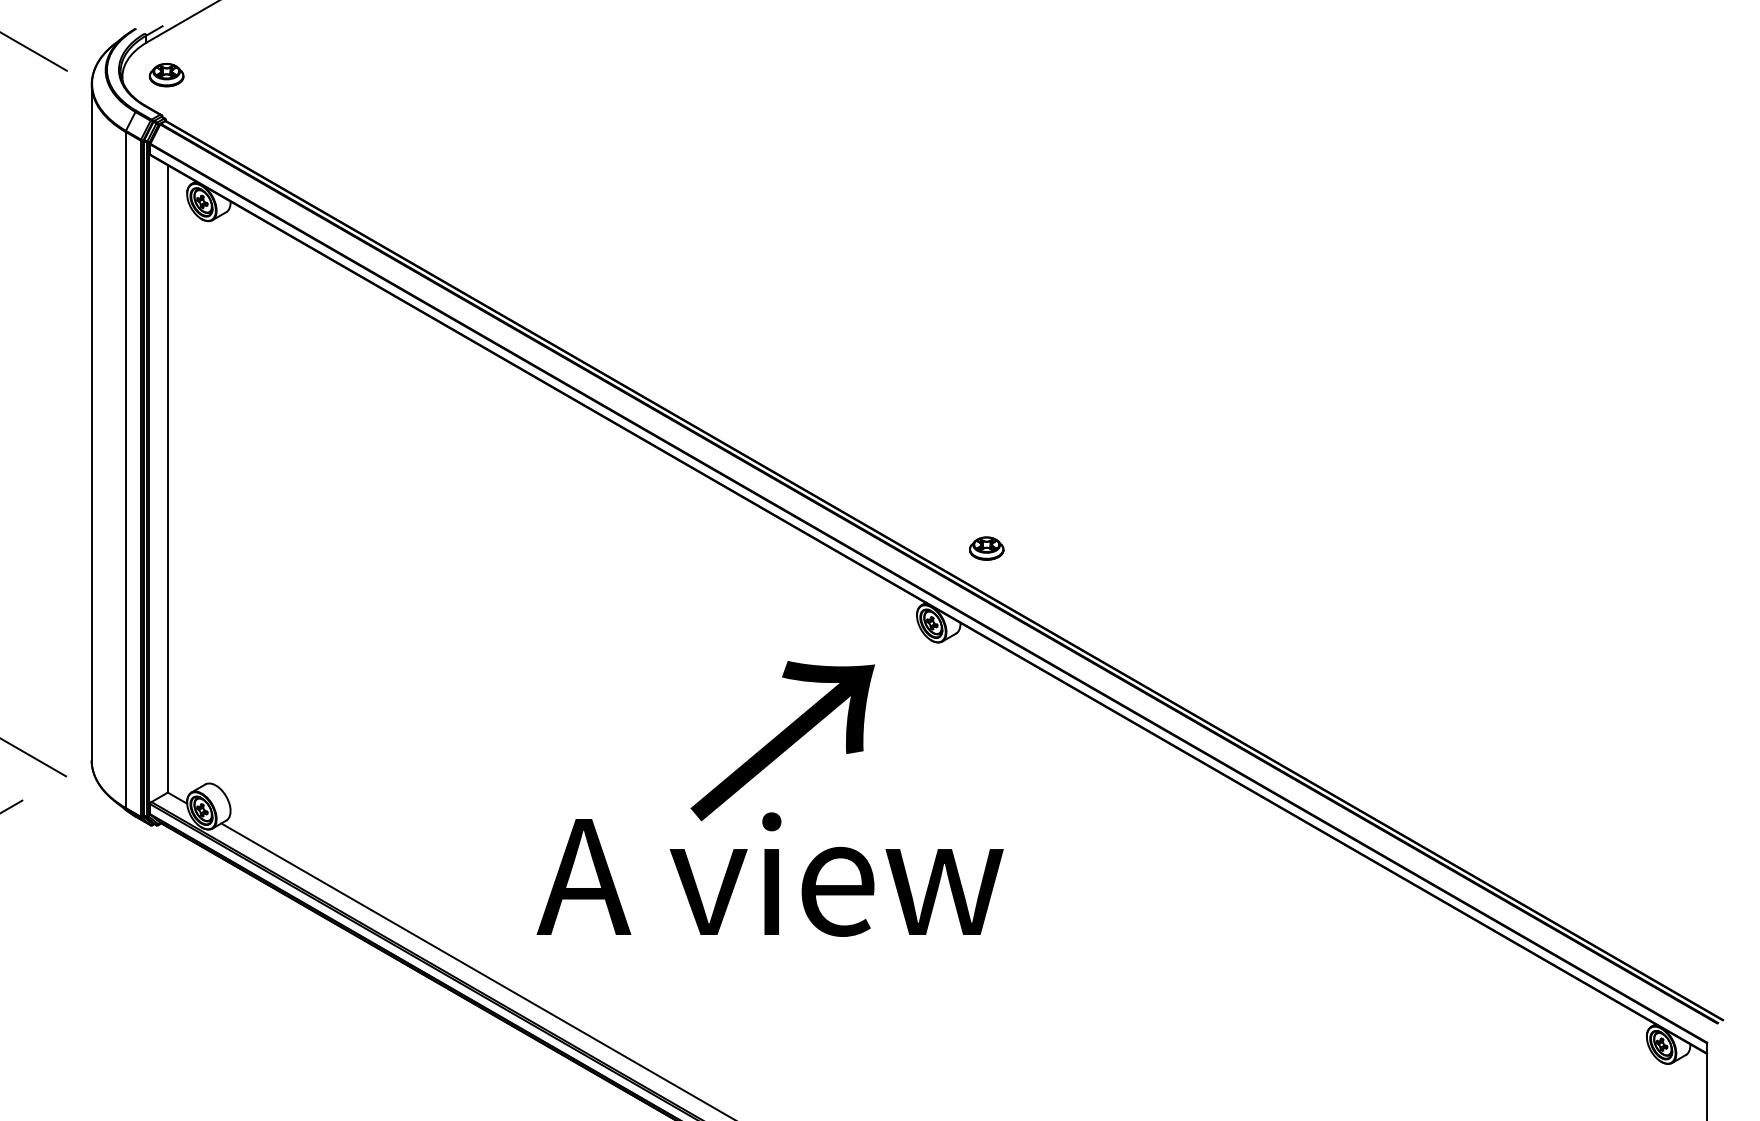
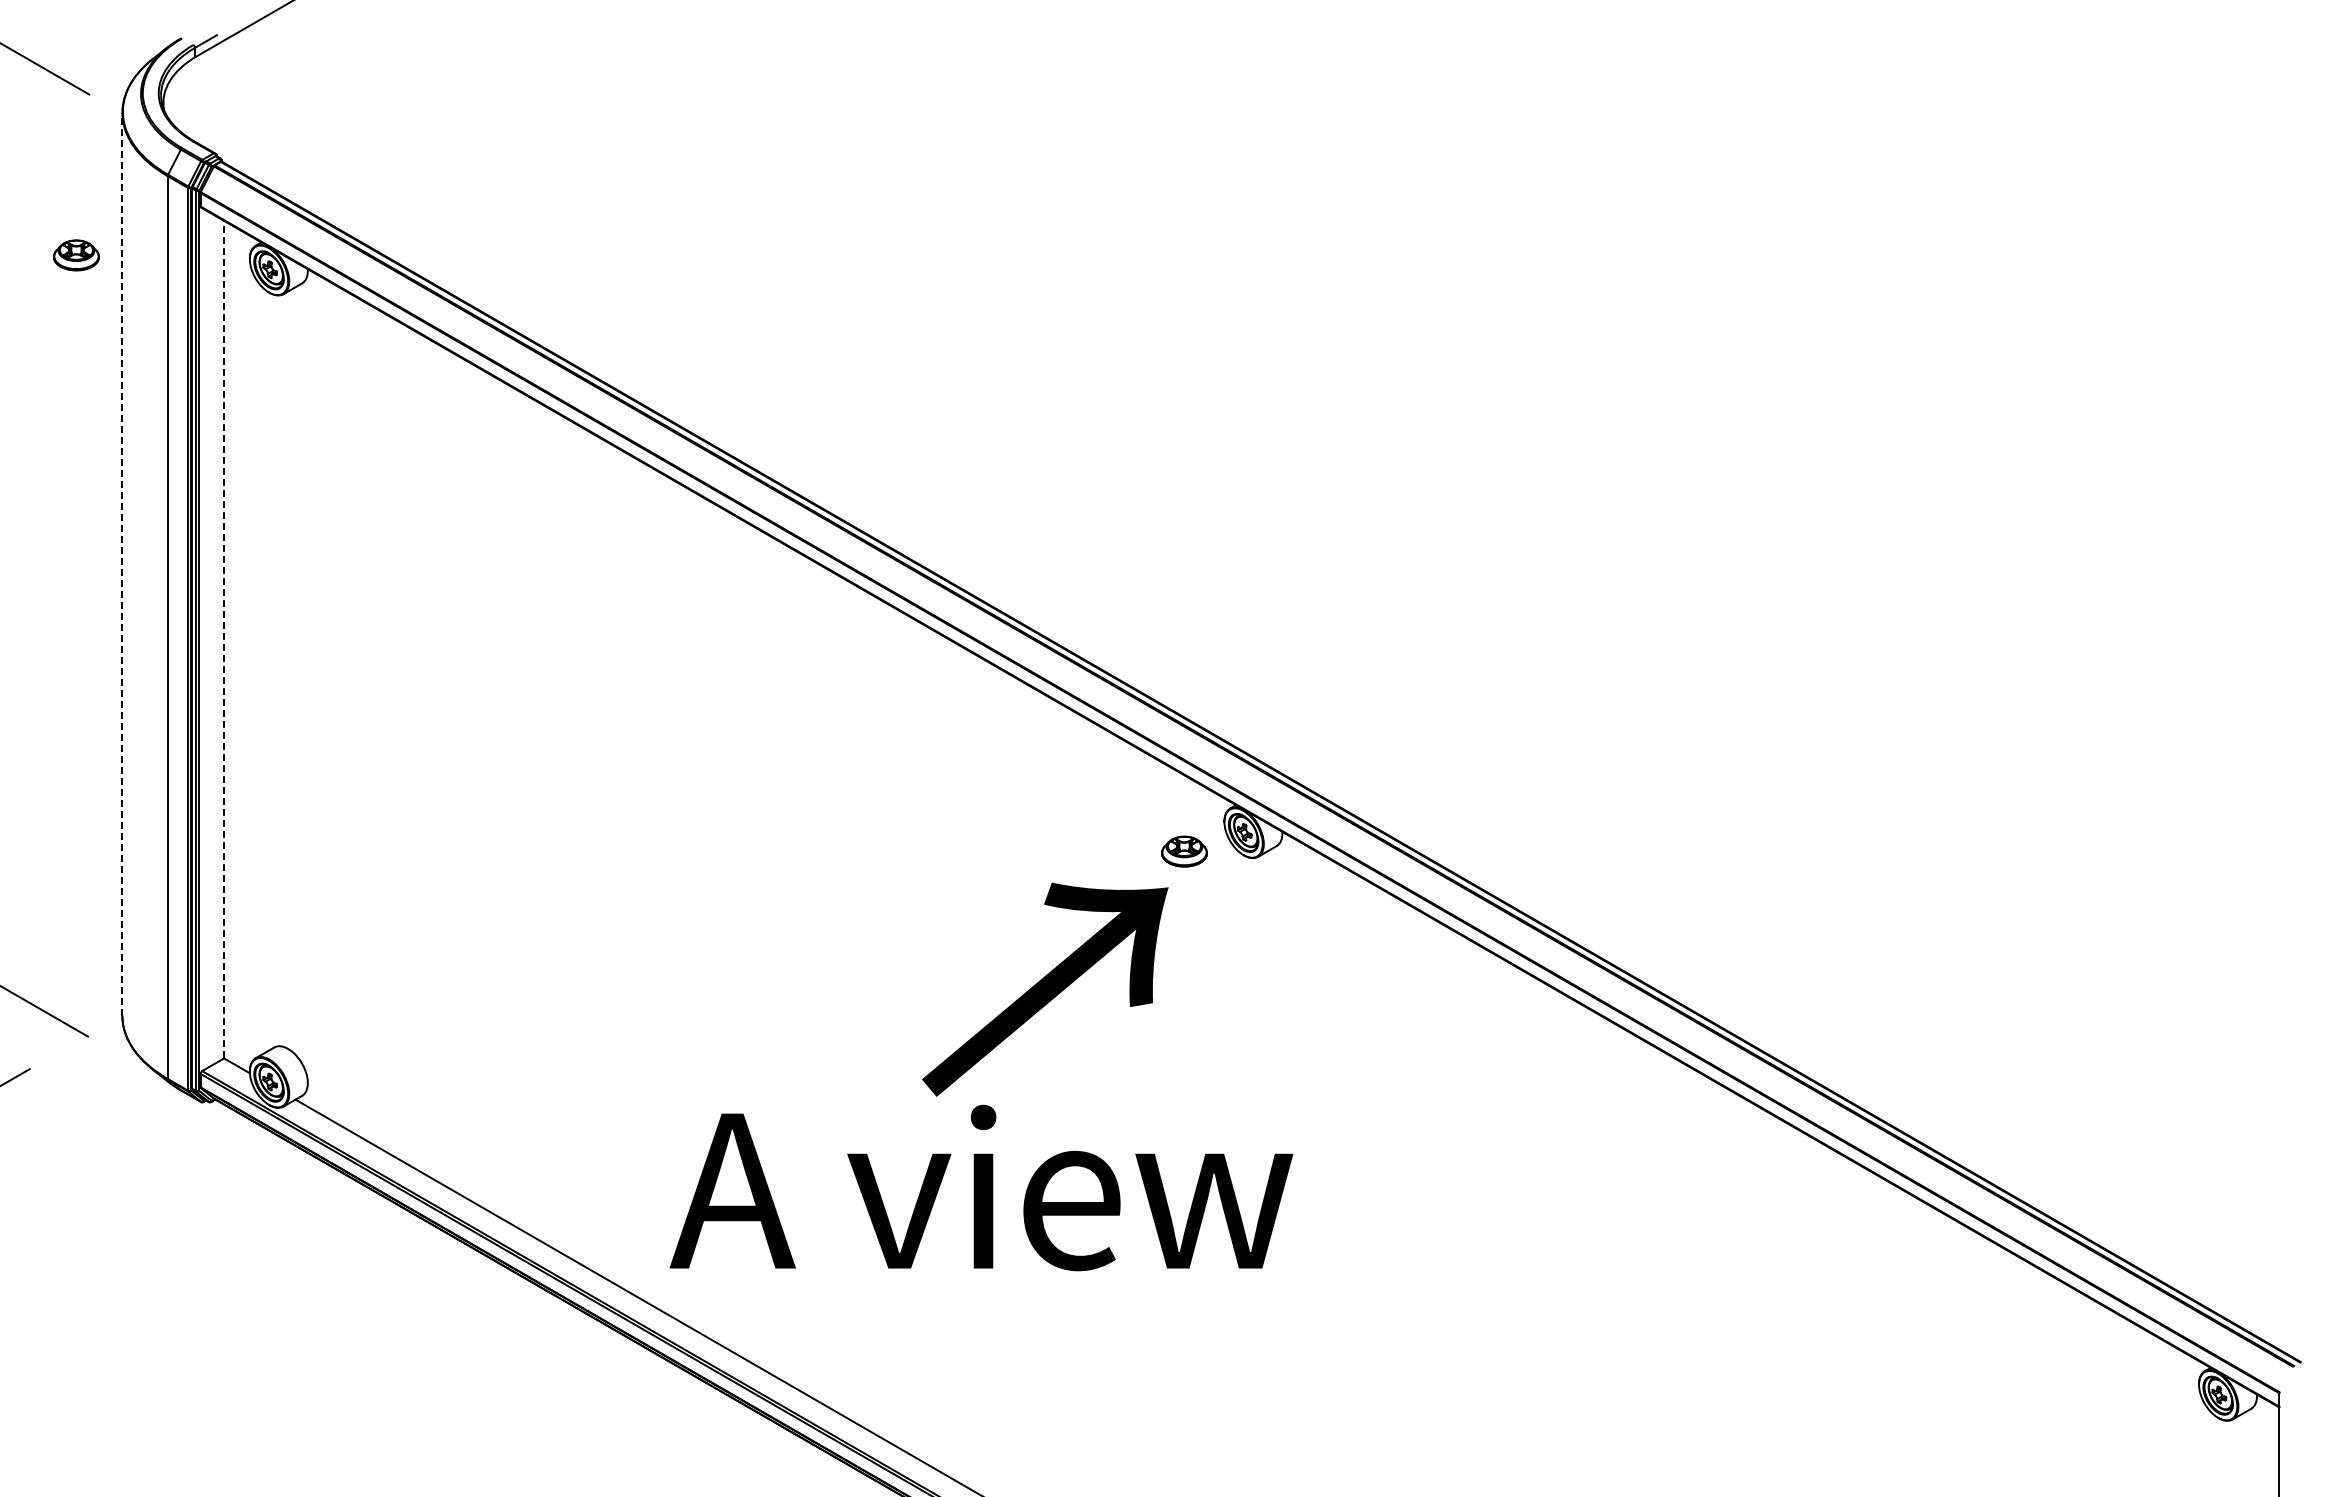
part: (166, 75) -> (76, 255), moved
line: (91, 421) -> (122, 563), solid -> dashed
line: (167, 478) -> (223, 639), solid -> dashed
part: (986, 548) -> (1184, 851), moved
text: (770, 874) -> (981, 1187), moved

